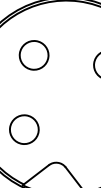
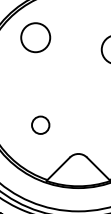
circle: (33, 55) -> (35, 37), moved
circle: (24, 128) -> (40, 124), size x0.6

